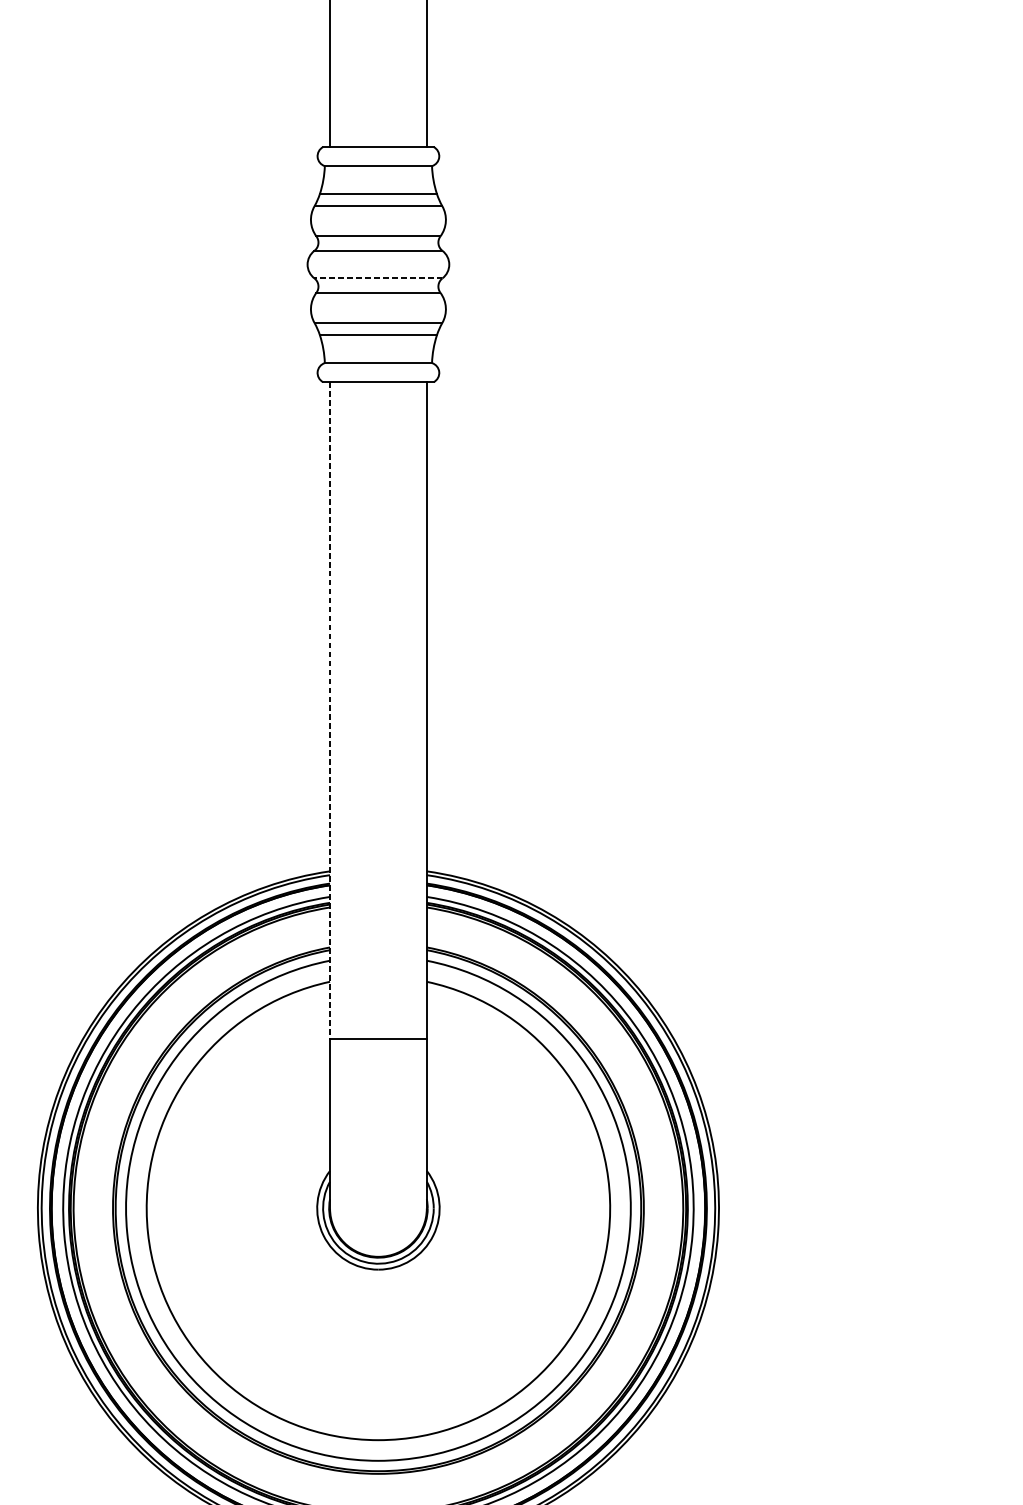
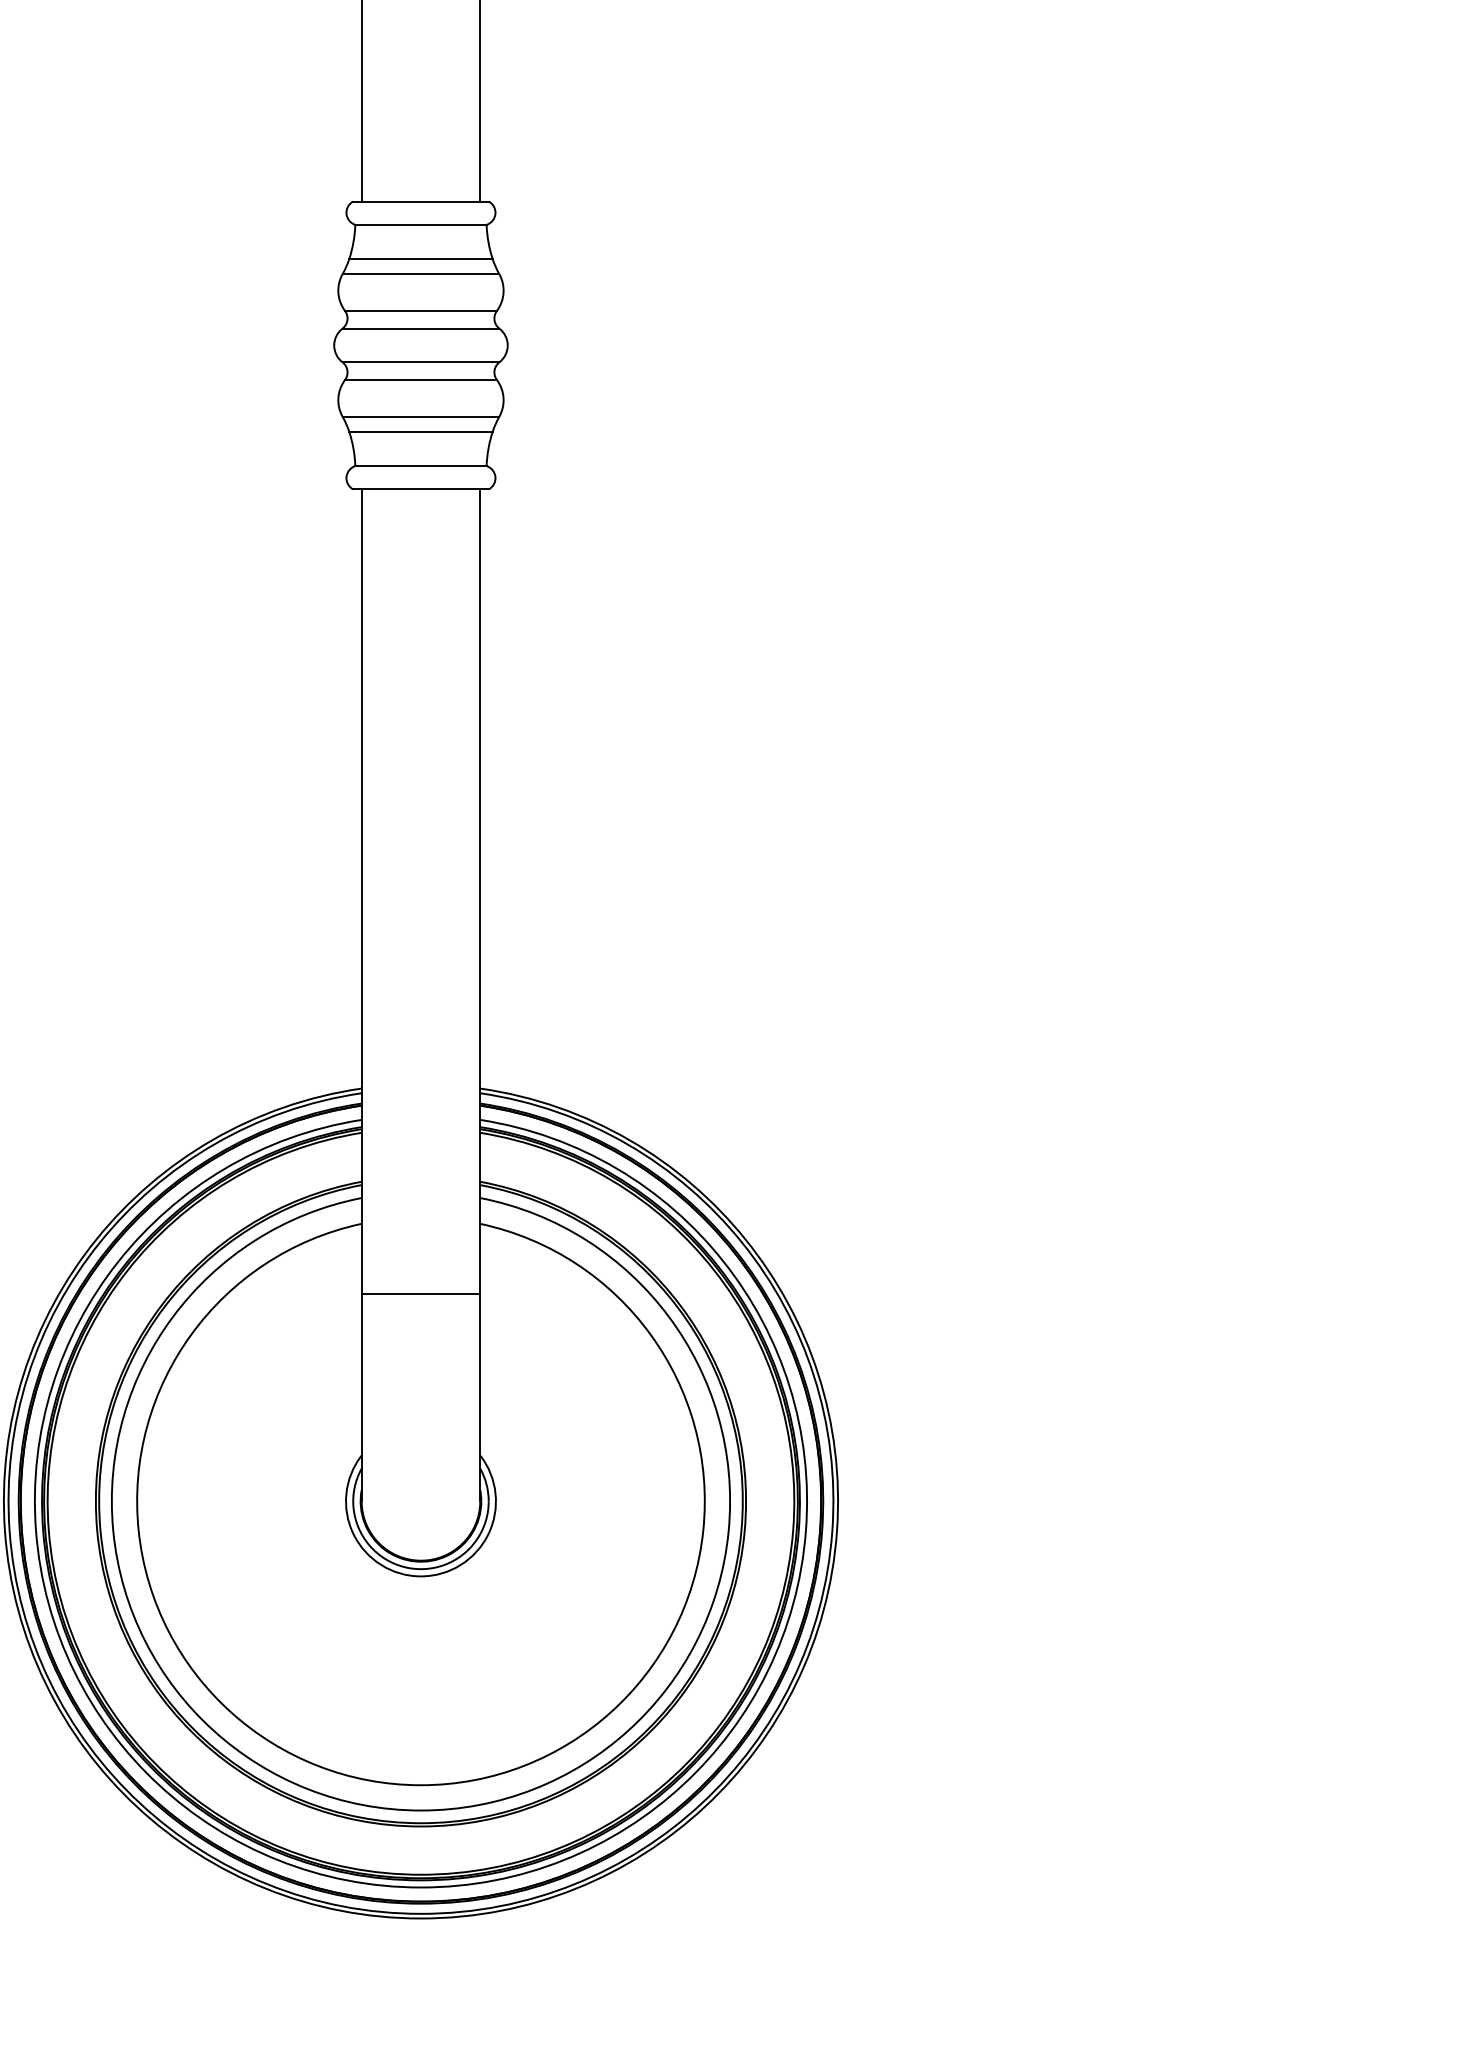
line: (378, 278) -> (420, 362), dashed -> solid
line: (329, 711) -> (361, 892), dashed -> solid

